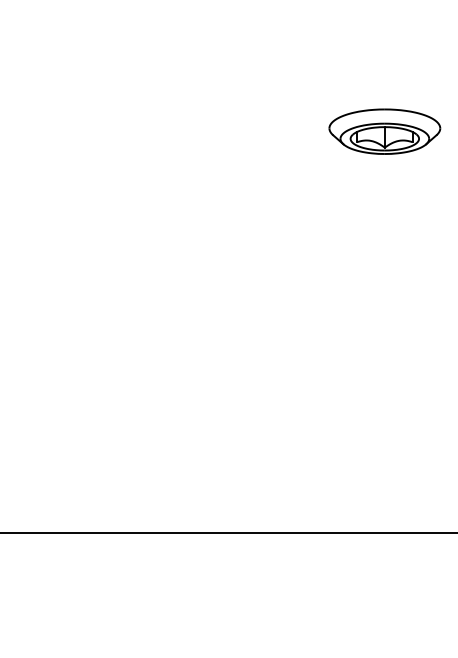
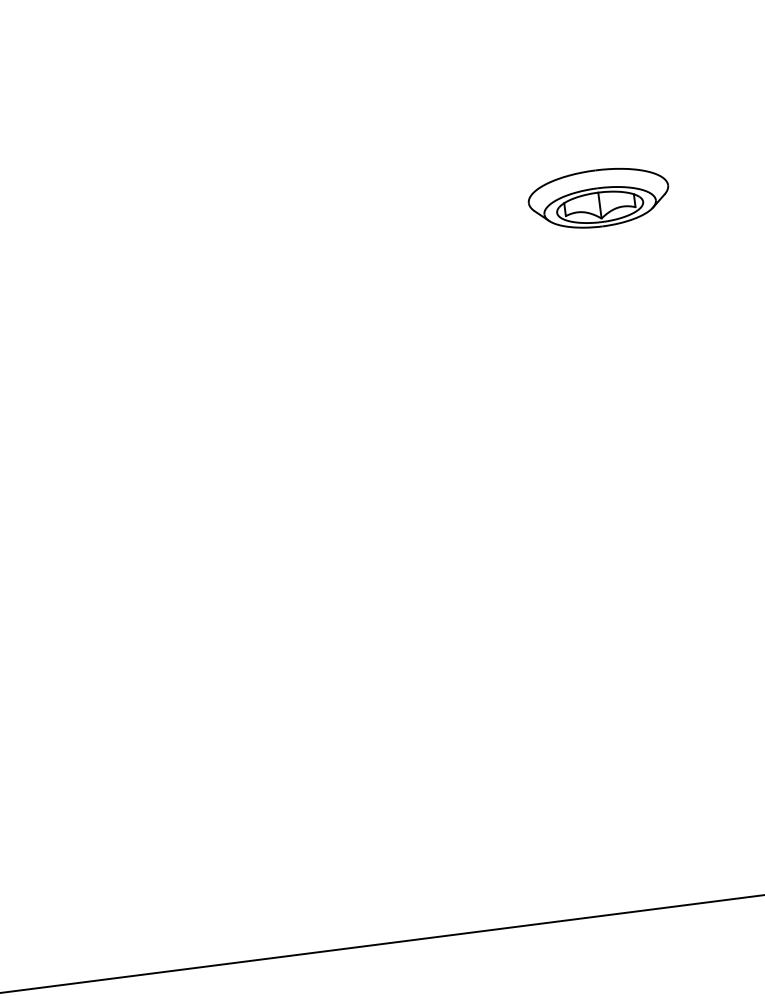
part: (384, 131) -> (598, 197), size x0.71

